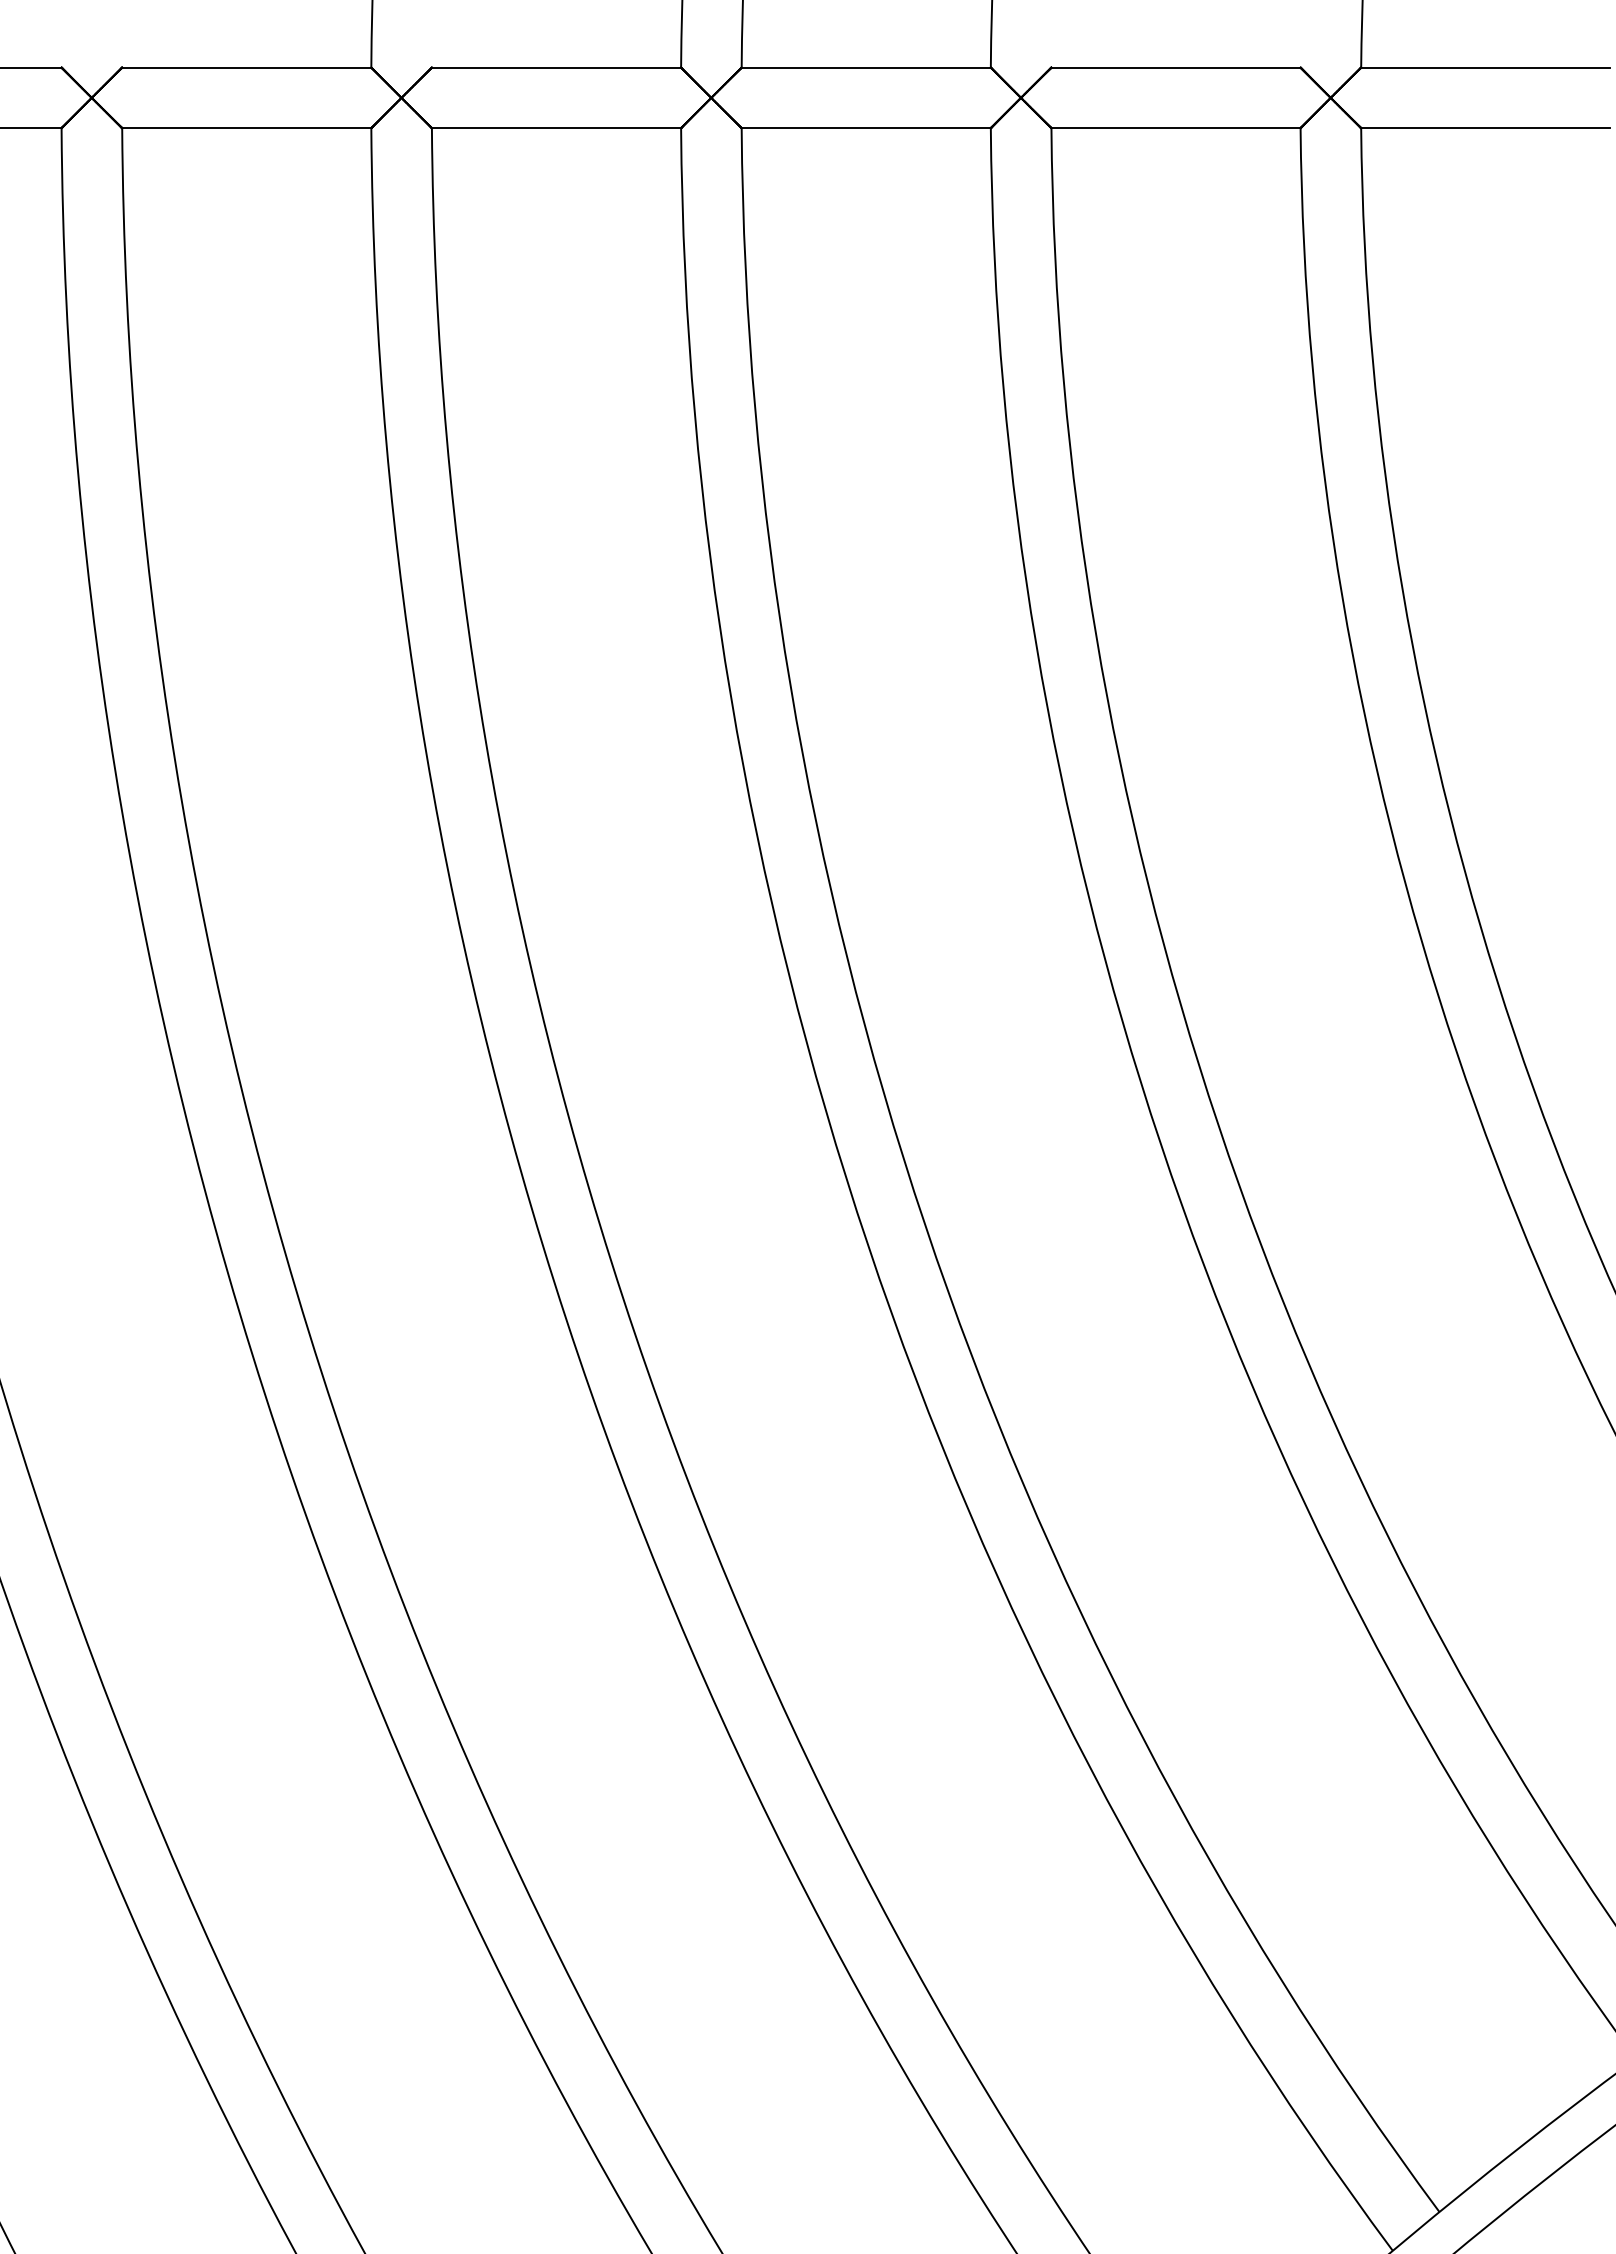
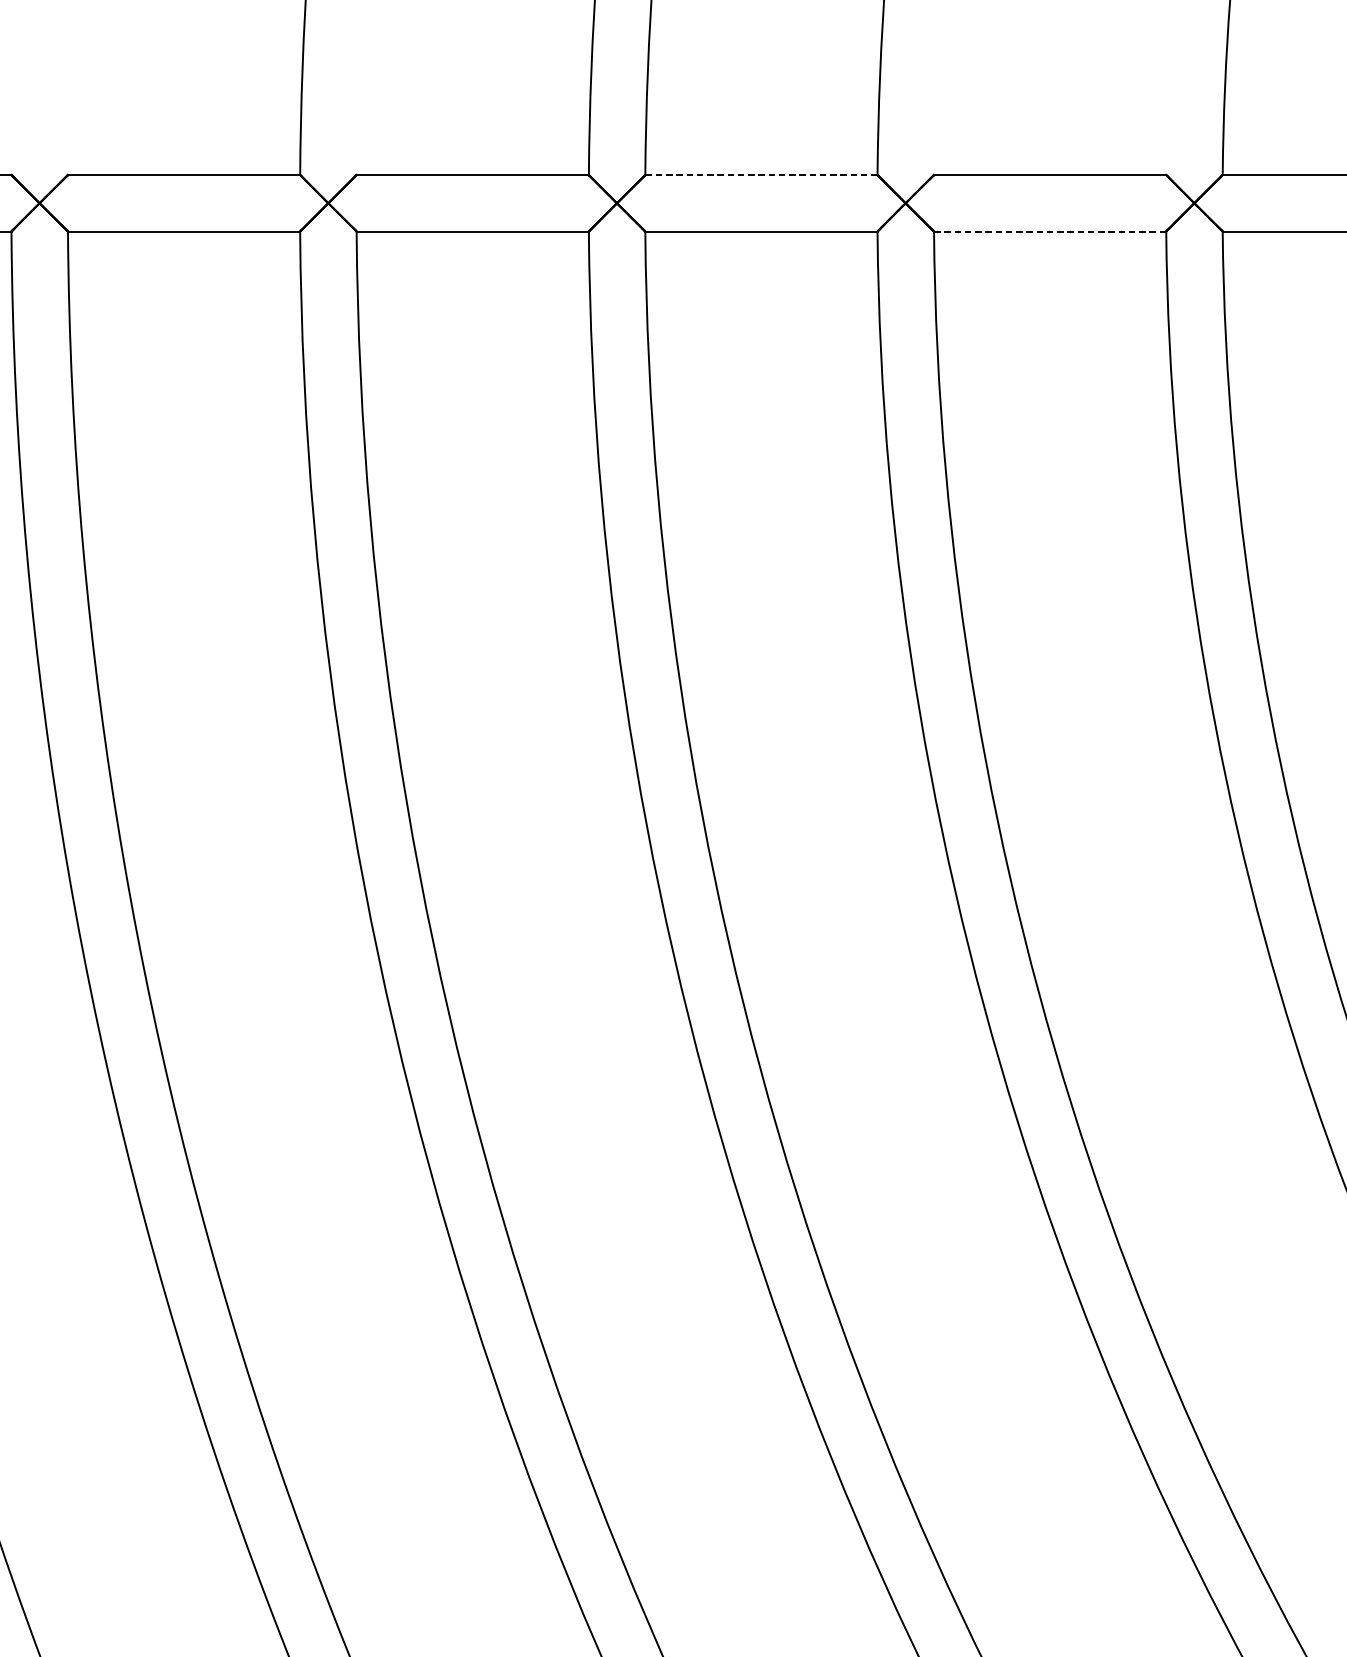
line: (866, 67) -> (761, 174), solid -> dashed
line: (1176, 128) -> (1050, 231), solid -> dashed

